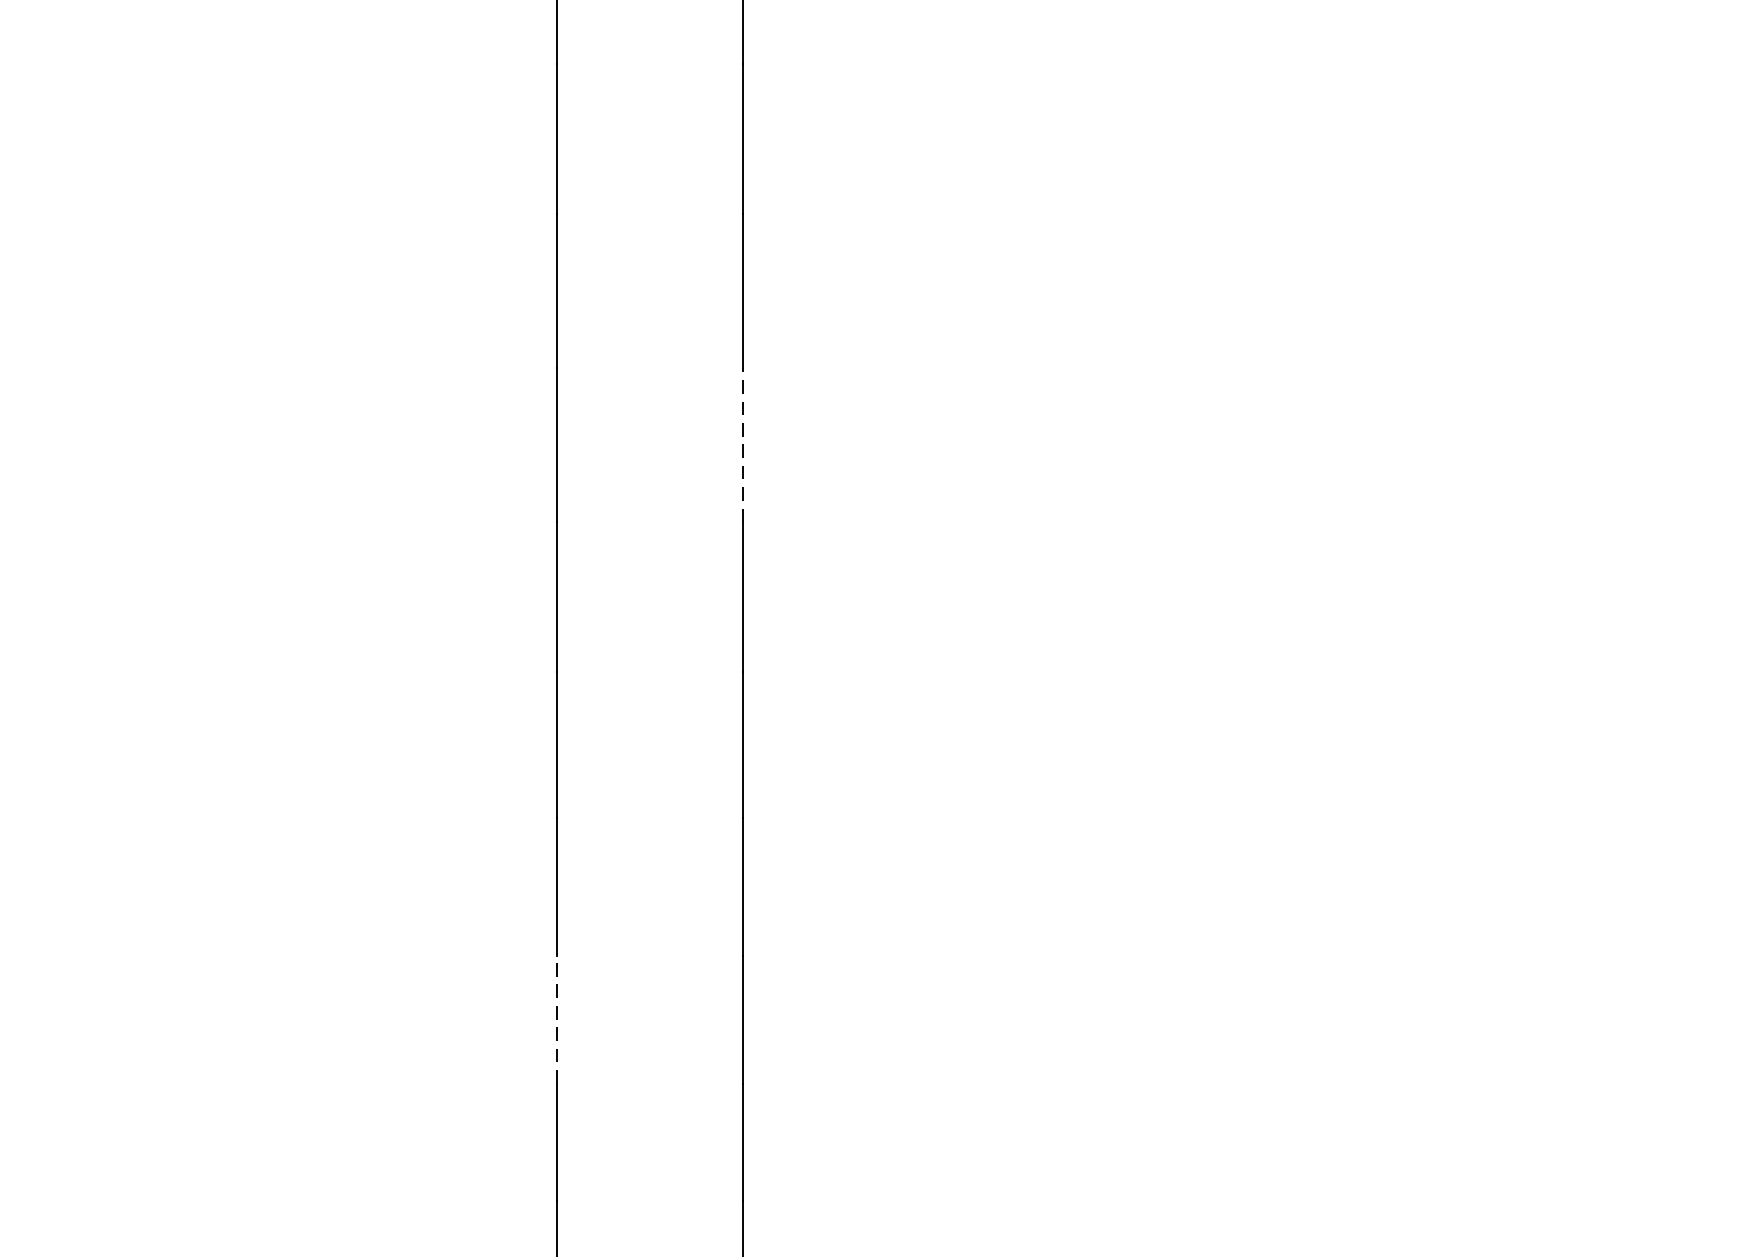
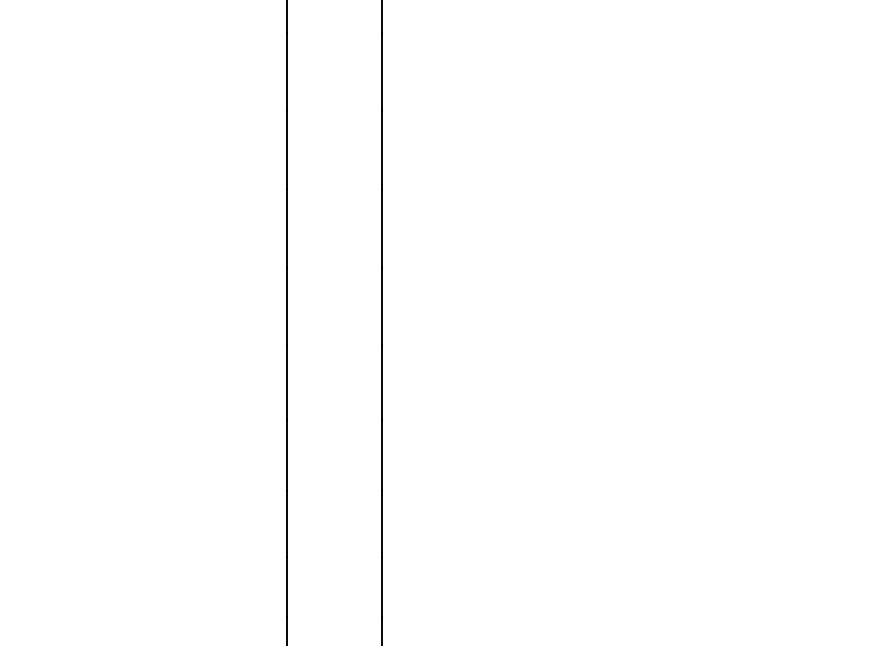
line: (744, 444) -> (382, 228), dashed -> solid
line: (557, 1020) -> (286, 524), dashed -> solid

